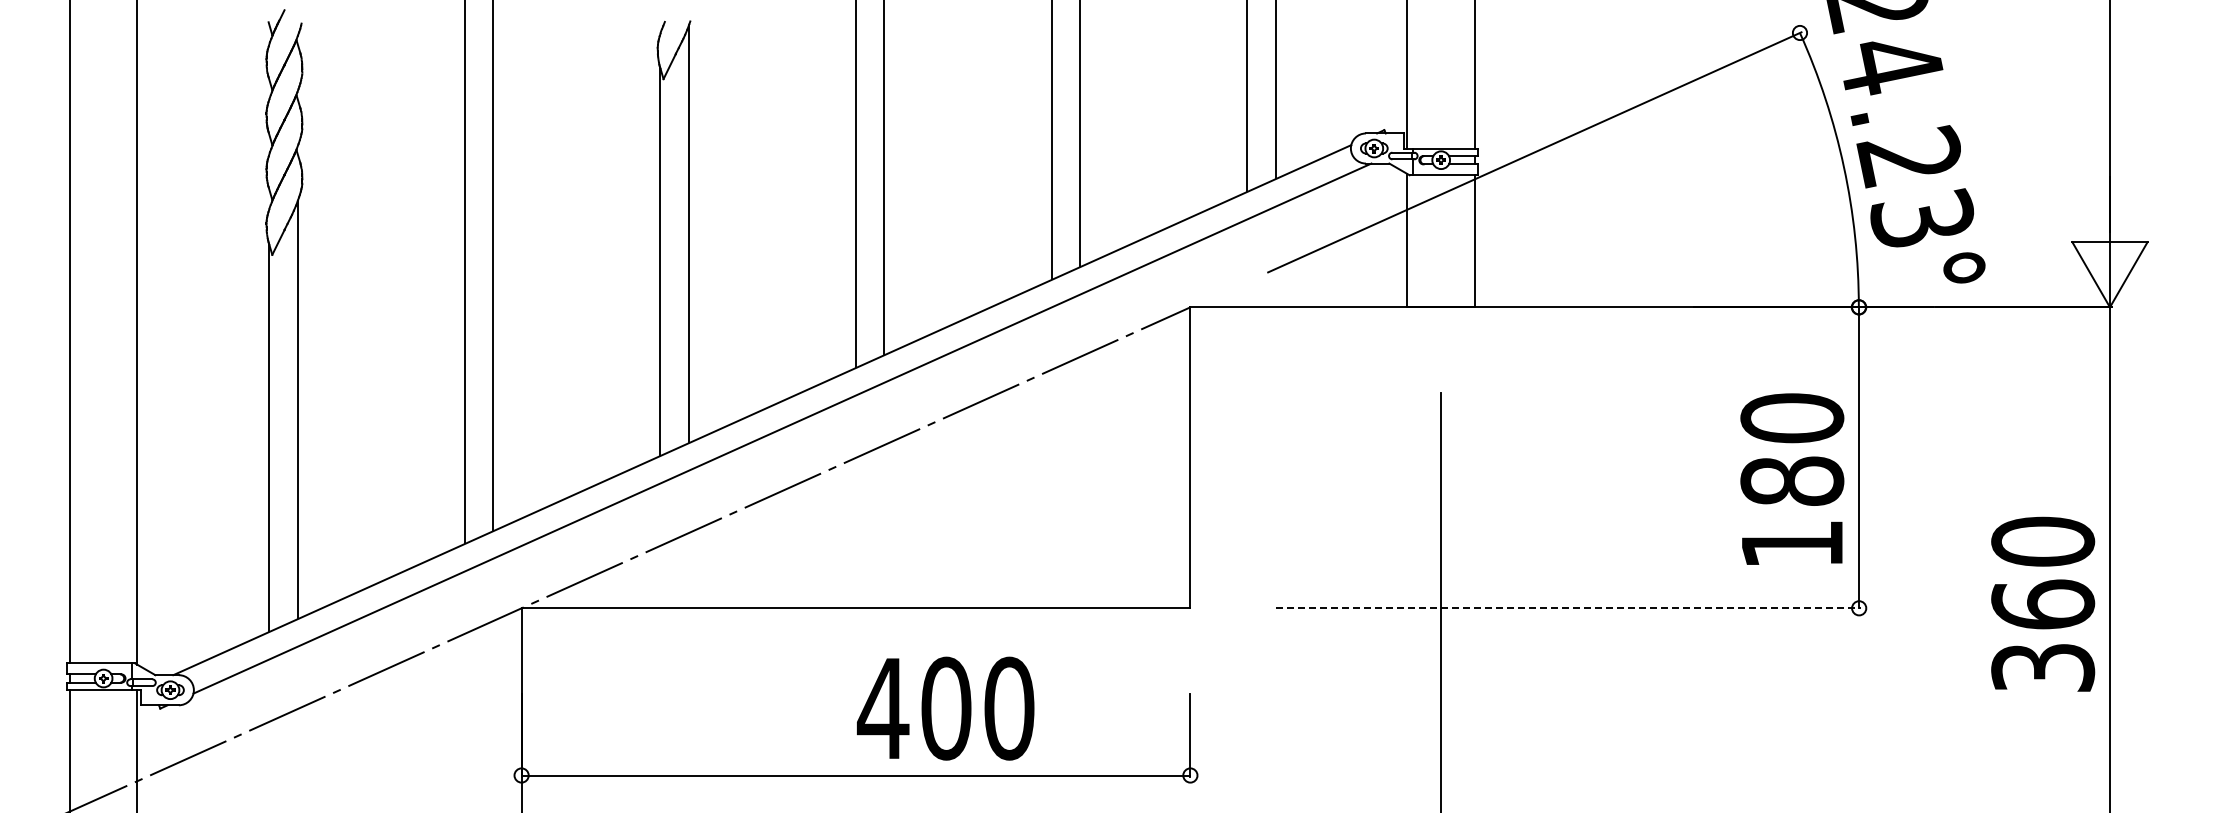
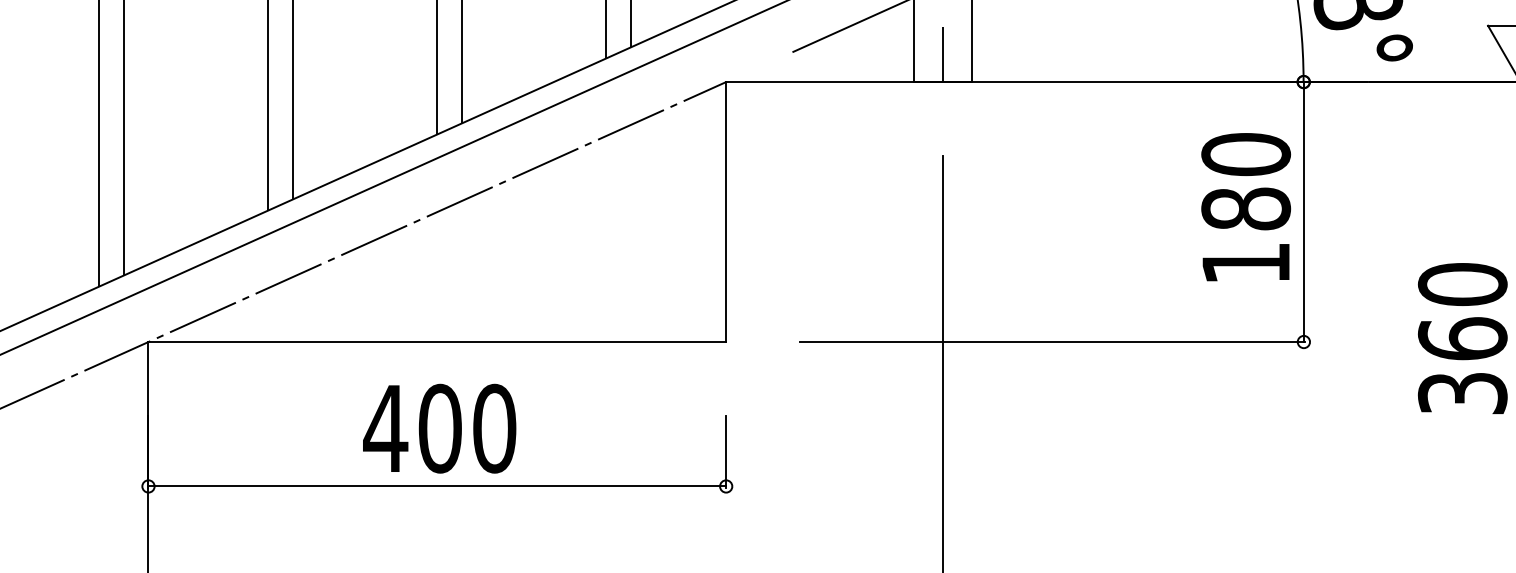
line: (1441, 275) -> (943, 54), added
text: (1792, 478) -> (1246, 206), moved
line: (1568, 608) -> (1052, 342), dashed -> solid
text: (945, 708) -> (439, 428), moved

